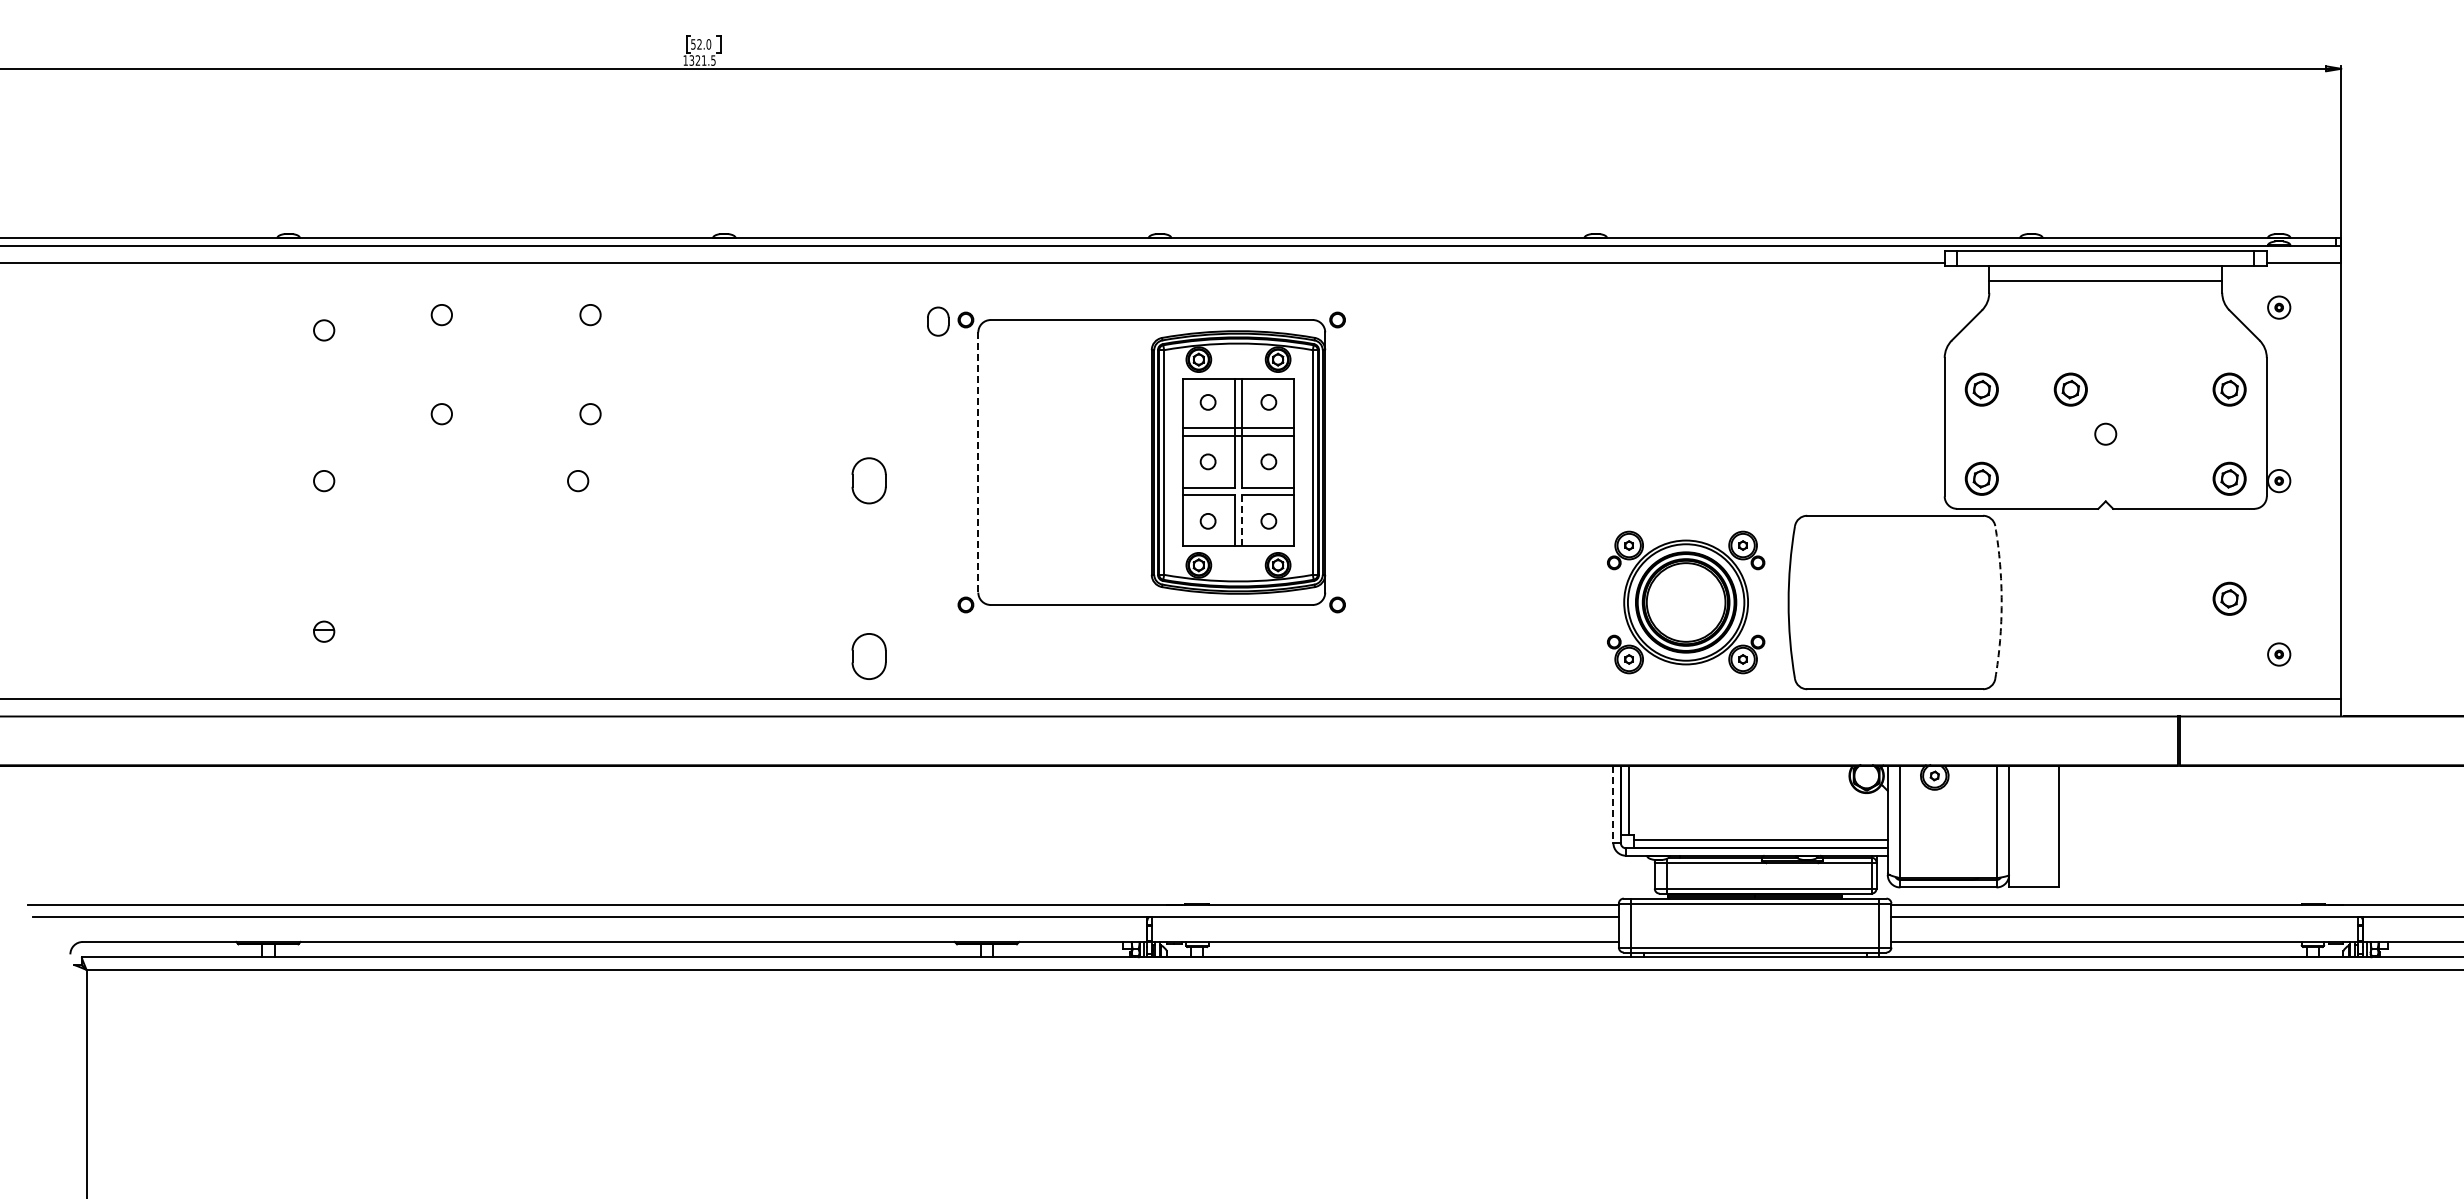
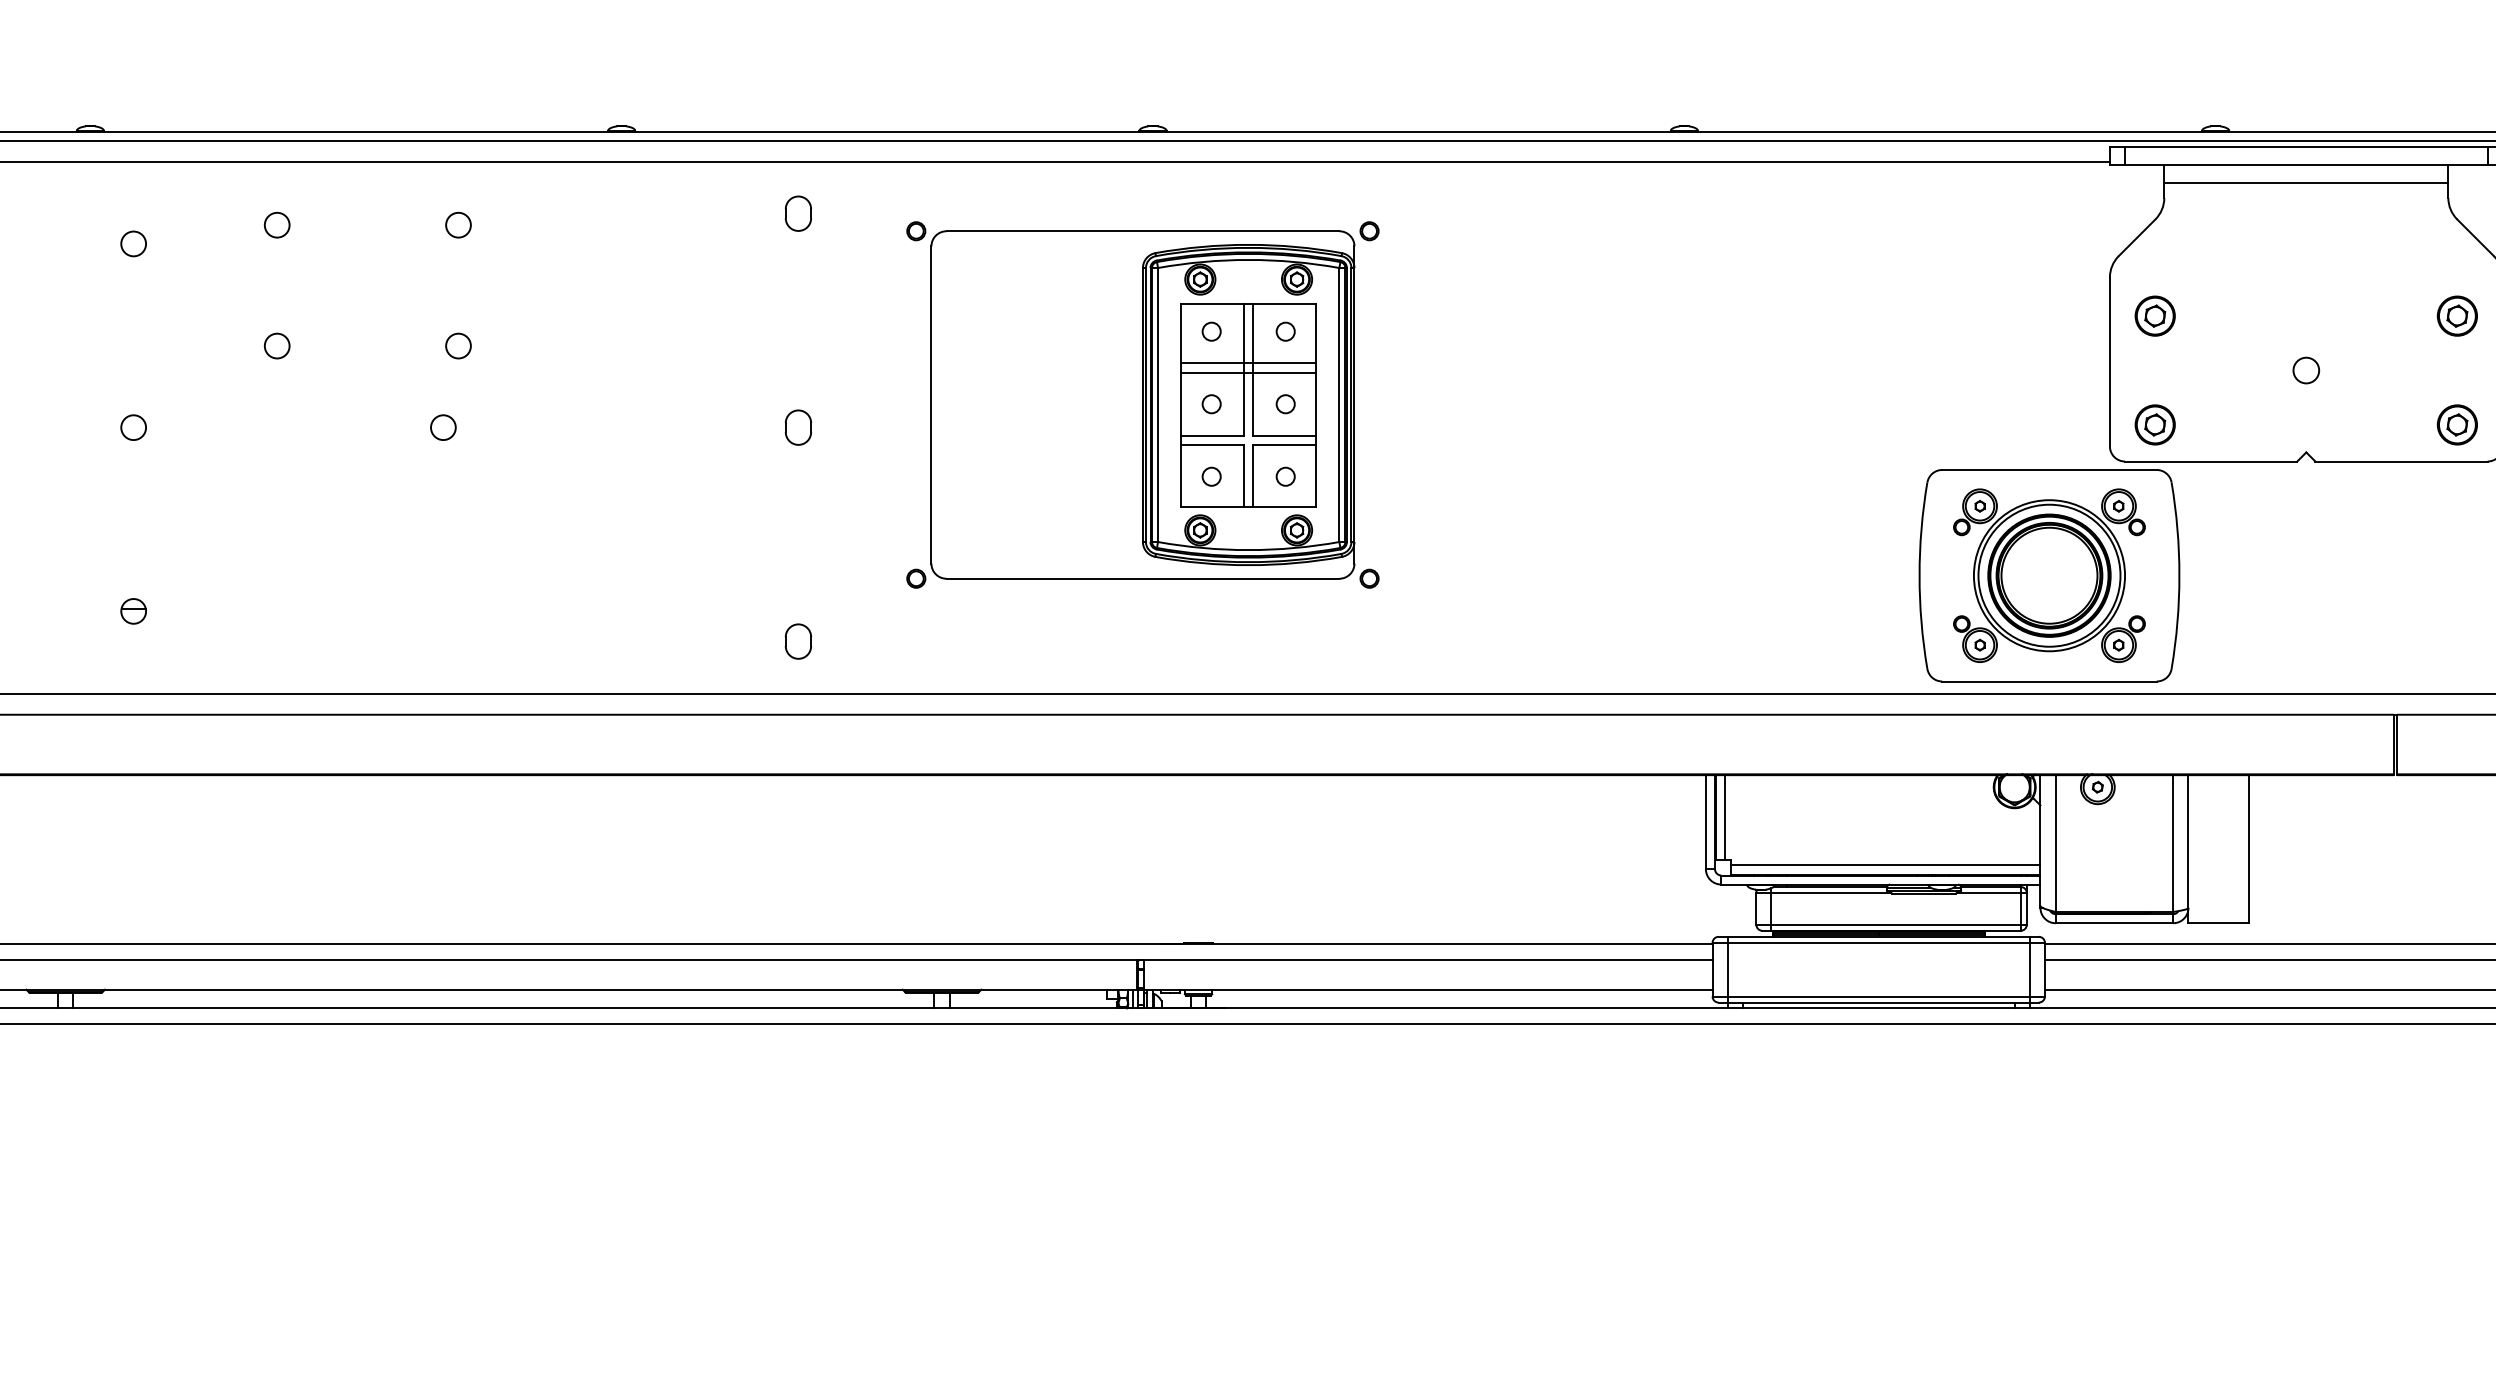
part: (938, 321) -> (798, 213), moved
part: (2070, 389) -> (2263, 315), removed
line: (978, 463) -> (931, 406), dashed -> solid
part: (869, 481) -> (798, 428), size x0.62
line: (1242, 521) -> (1253, 476), dashed -> solid
part: (2229, 598) -> (2457, 570), removed
part: (1686, 602) -> (2049, 575), moved
arc: (2001, 602) -> (2179, 575), dashed -> solid
part: (869, 656) -> (798, 641), size x0.62
line: (1613, 804) -> (1706, 822), dashed -> solid

